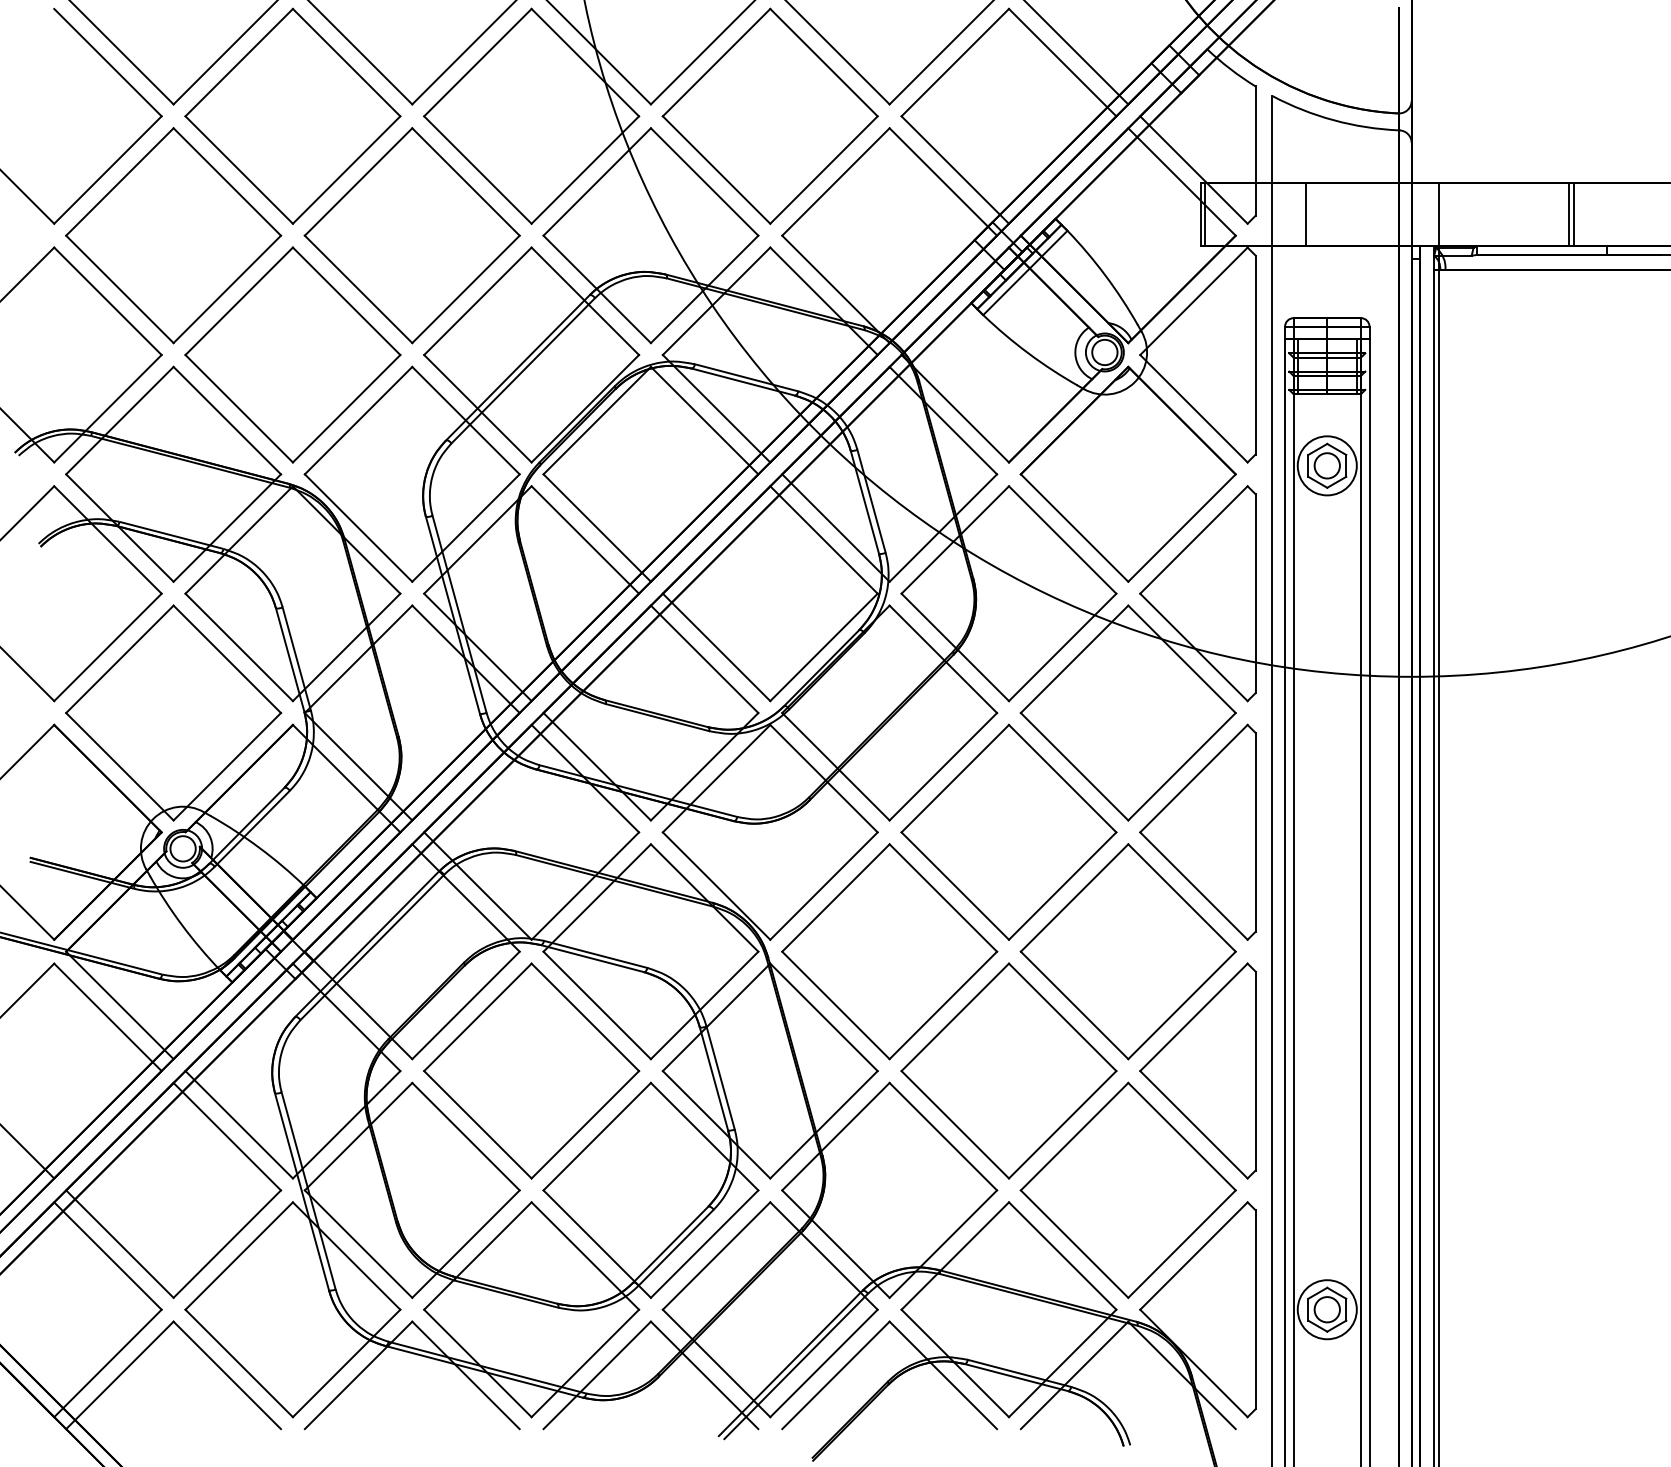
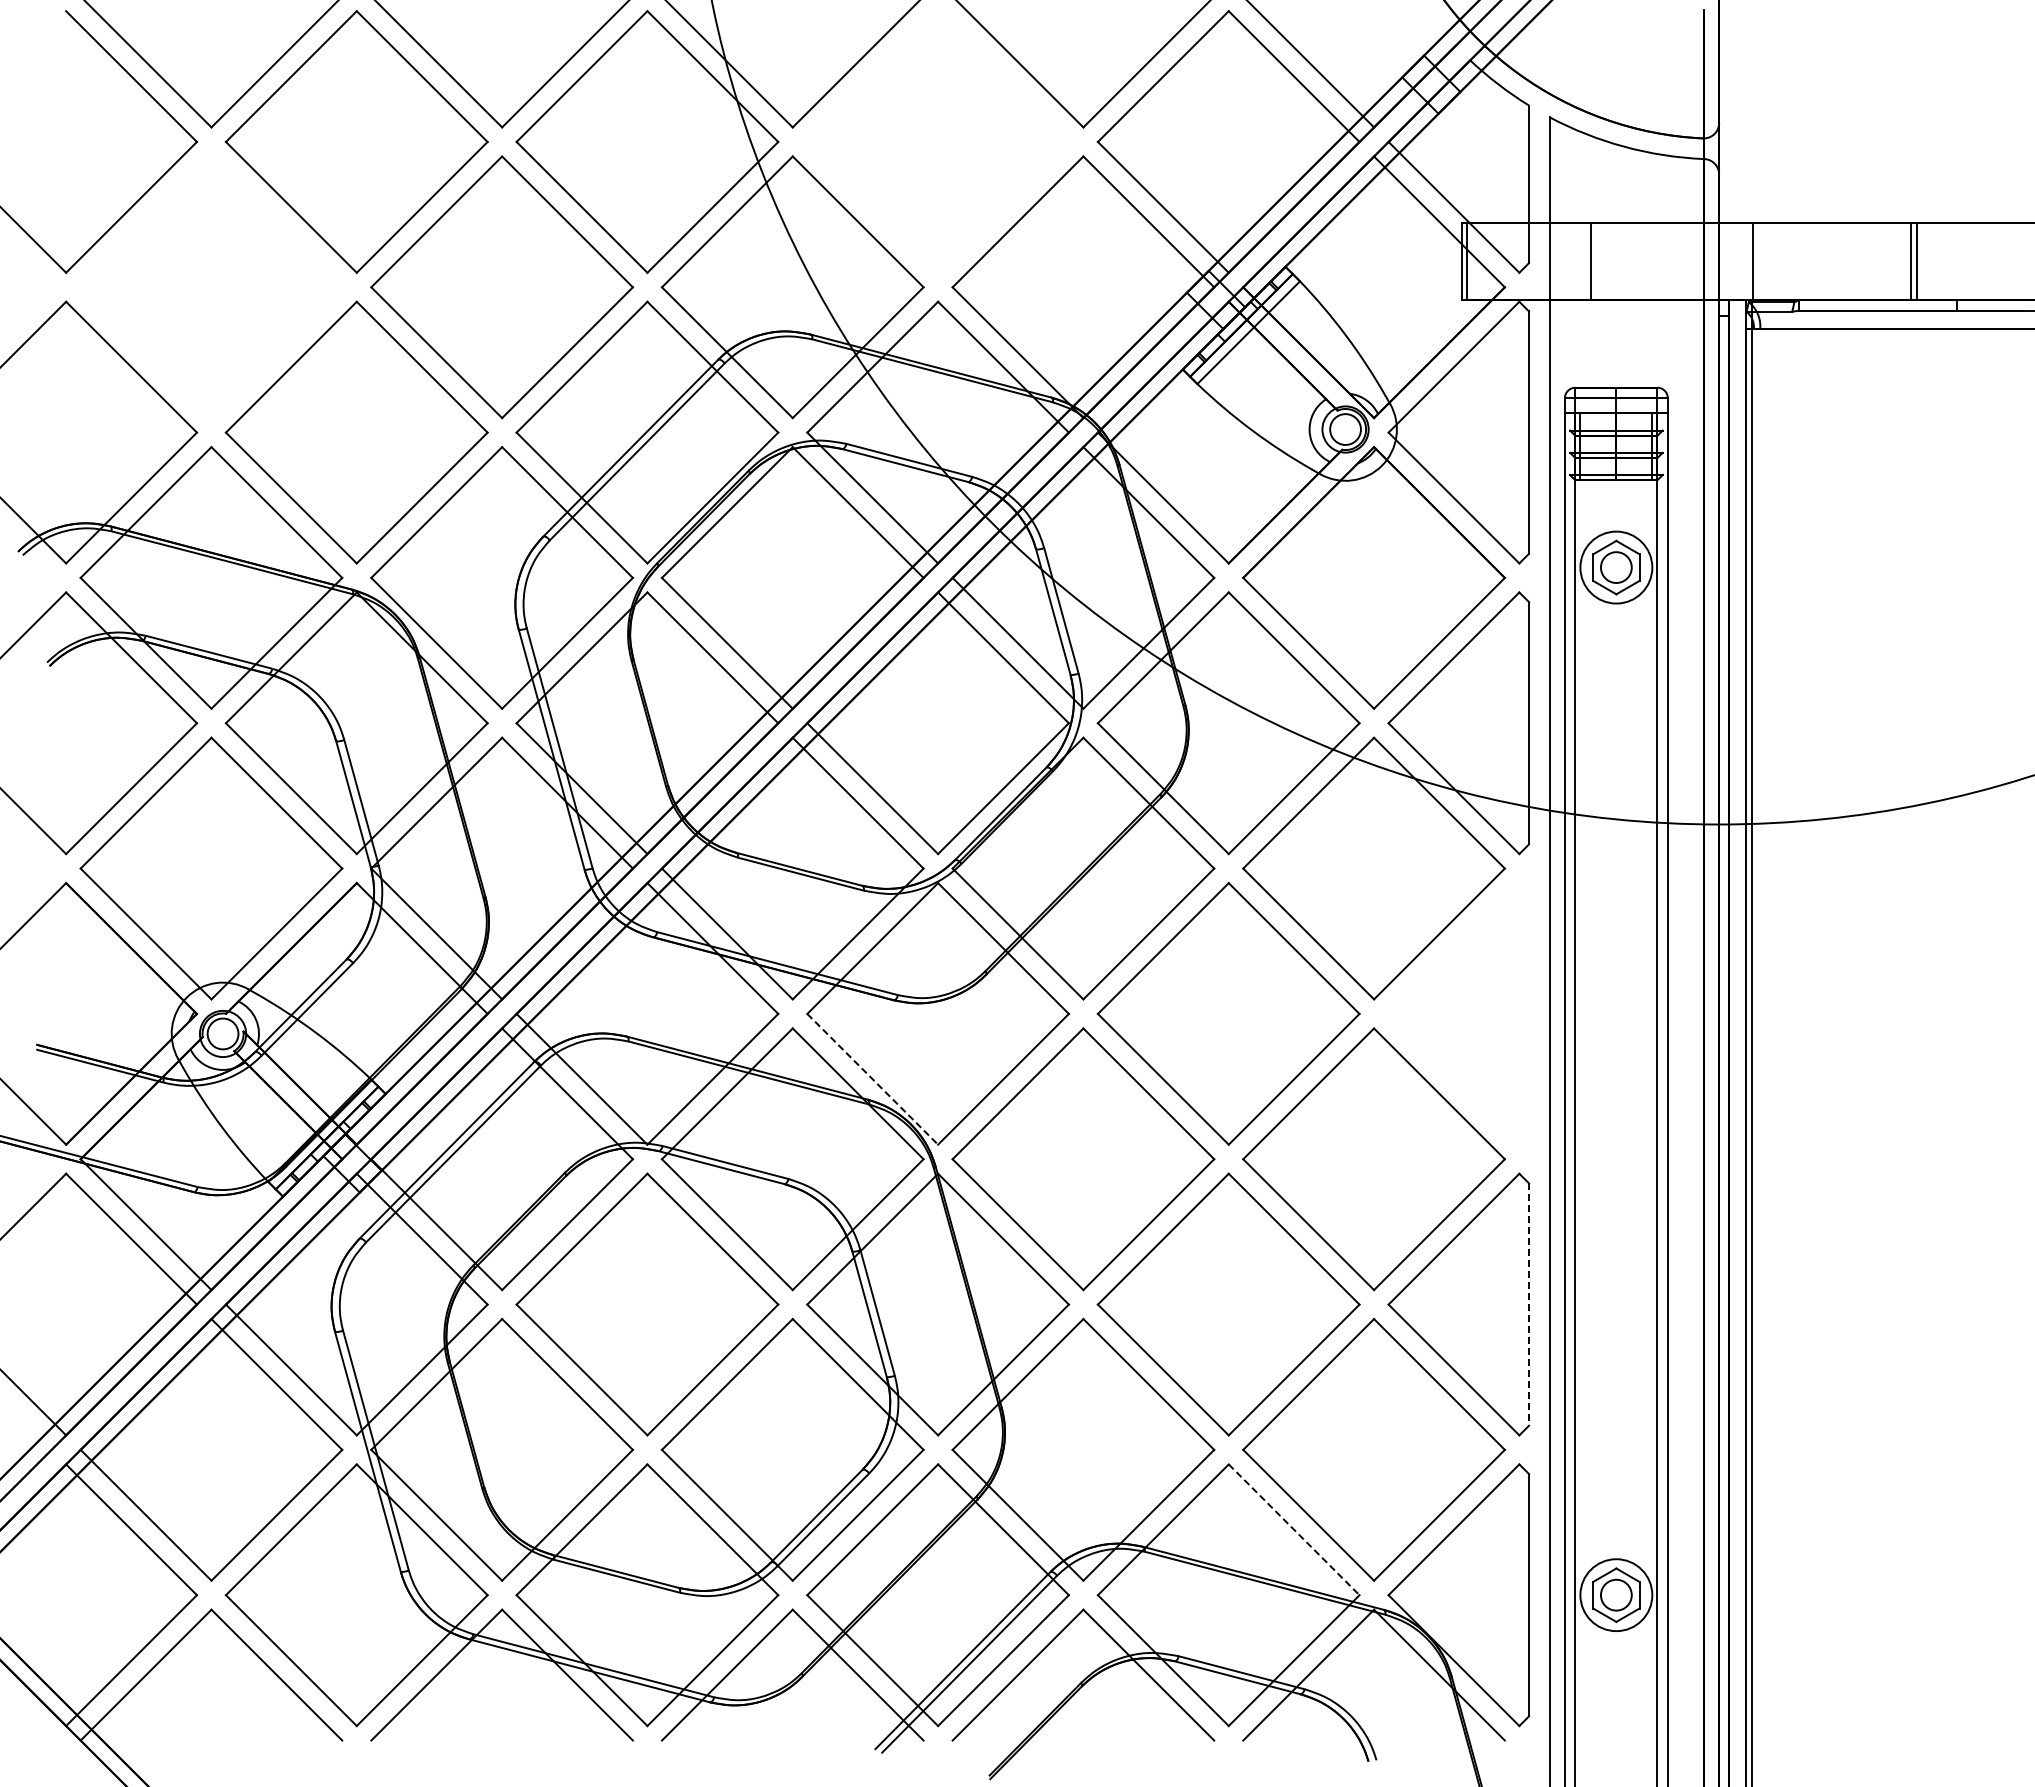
part: (769, 115) -> (937, 141), removed
part: (173, 235) -> (211, 287), removed
part: (1197, 832) -> (1458, 1013), removed
line: (717, 886) -> (873, 1079), solid -> dashed
line: (1255, 1071) -> (1529, 1305), solid -> dashed
line: (1062, 1256) -> (1294, 1530), solid -> dashed

